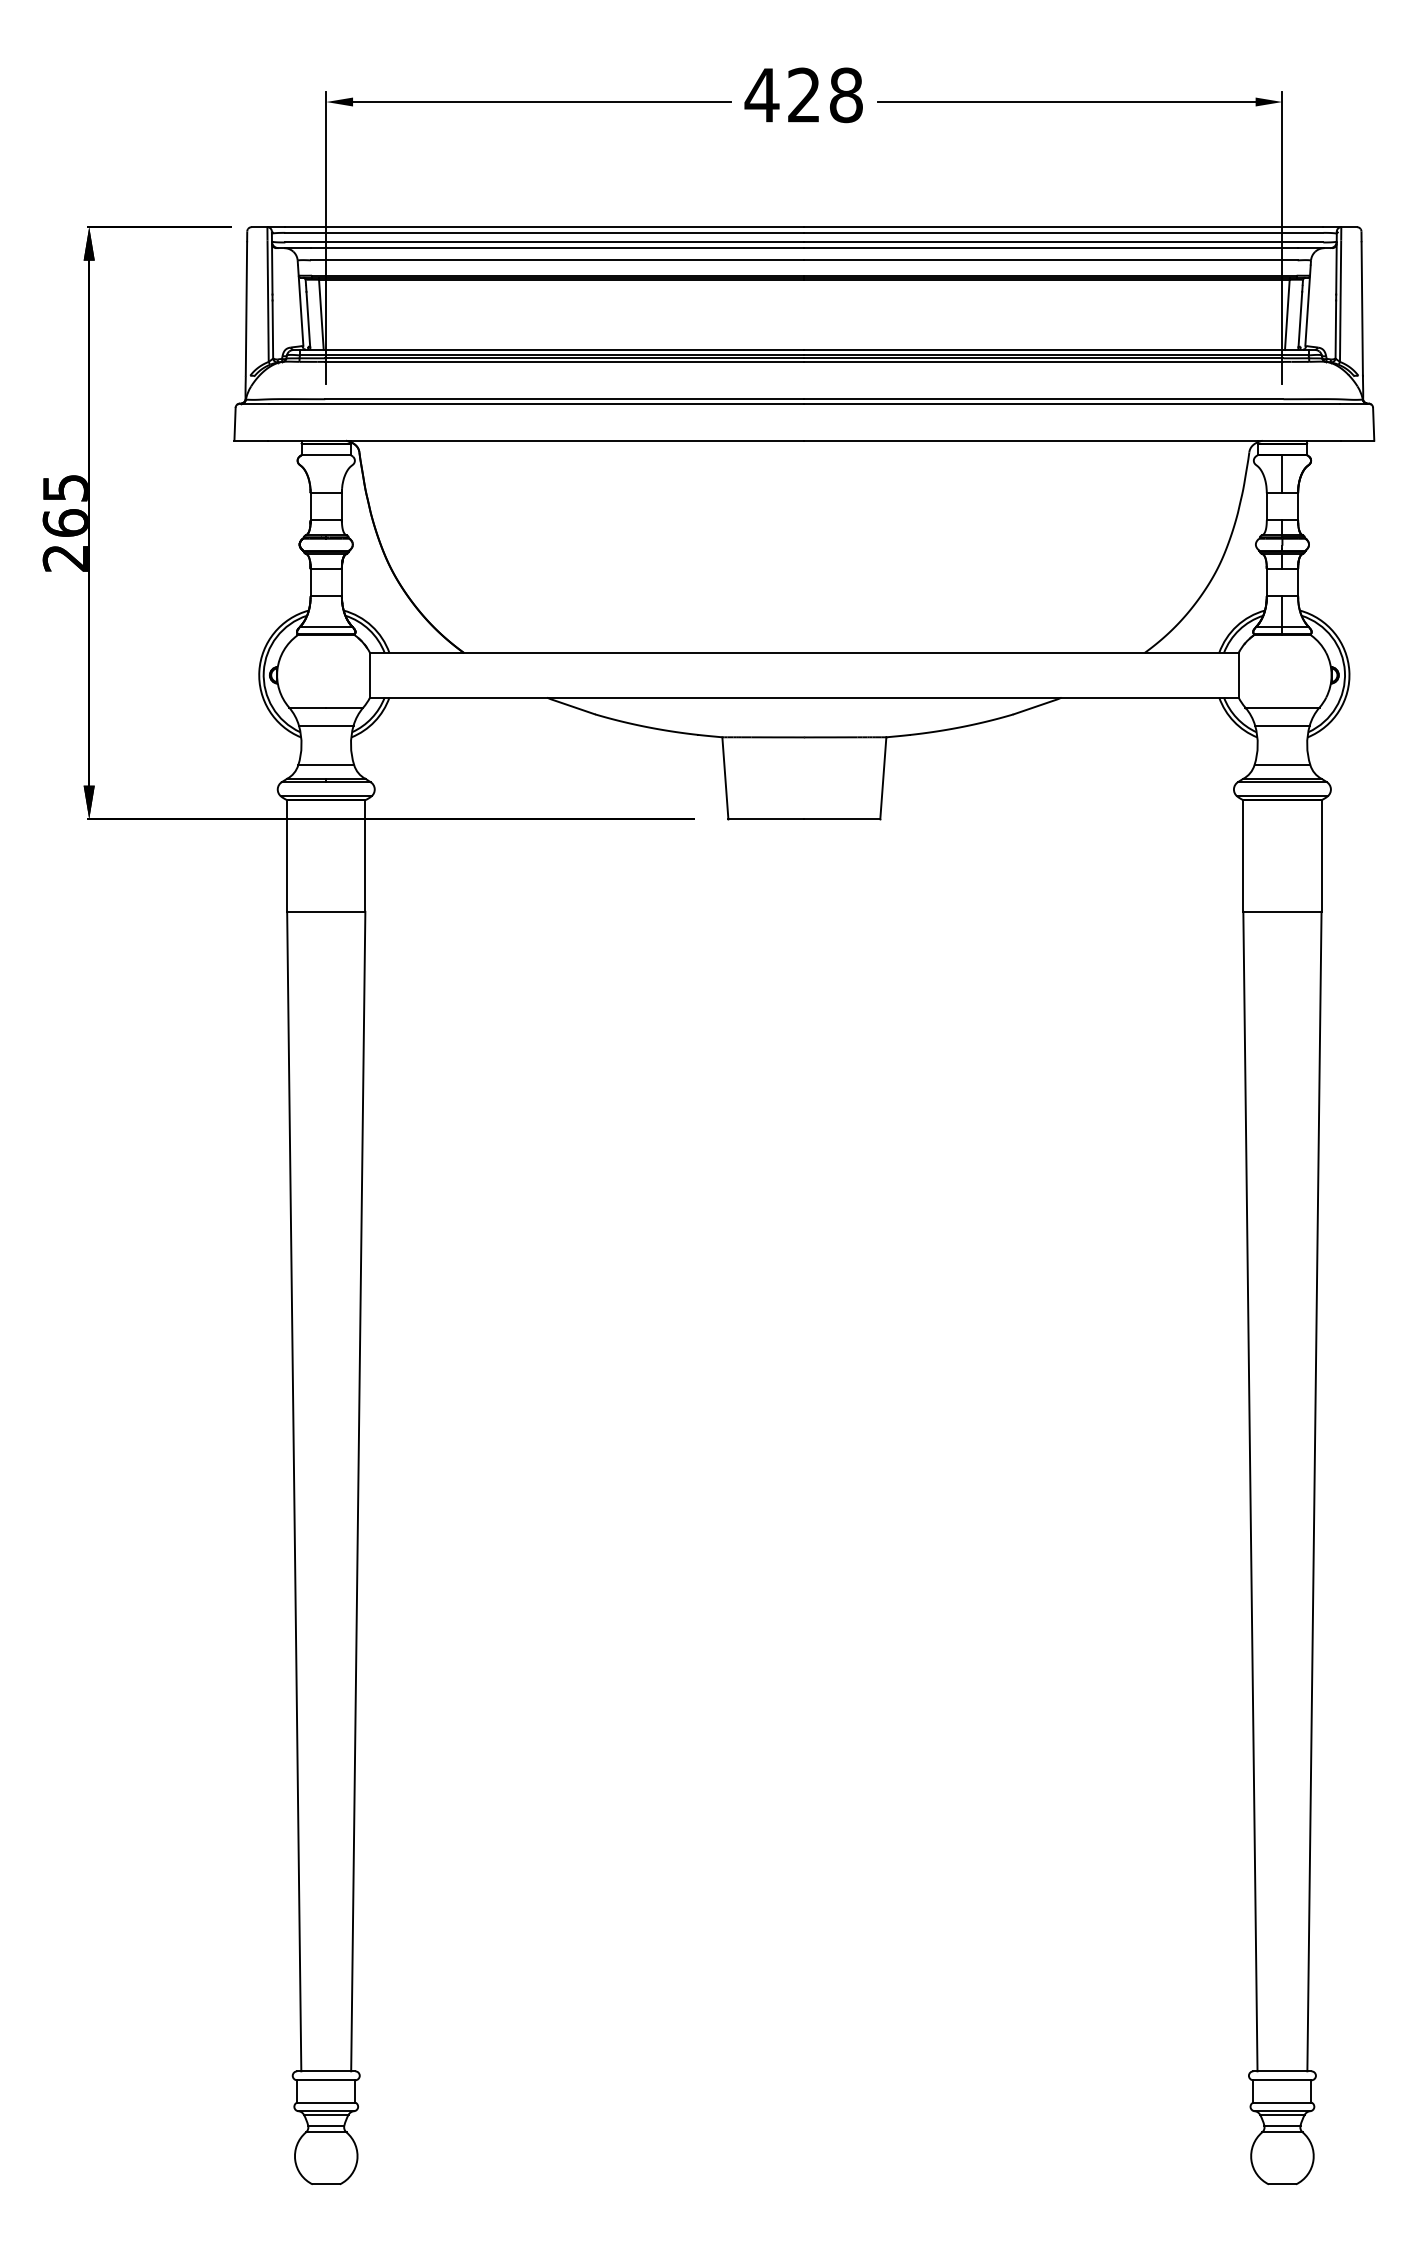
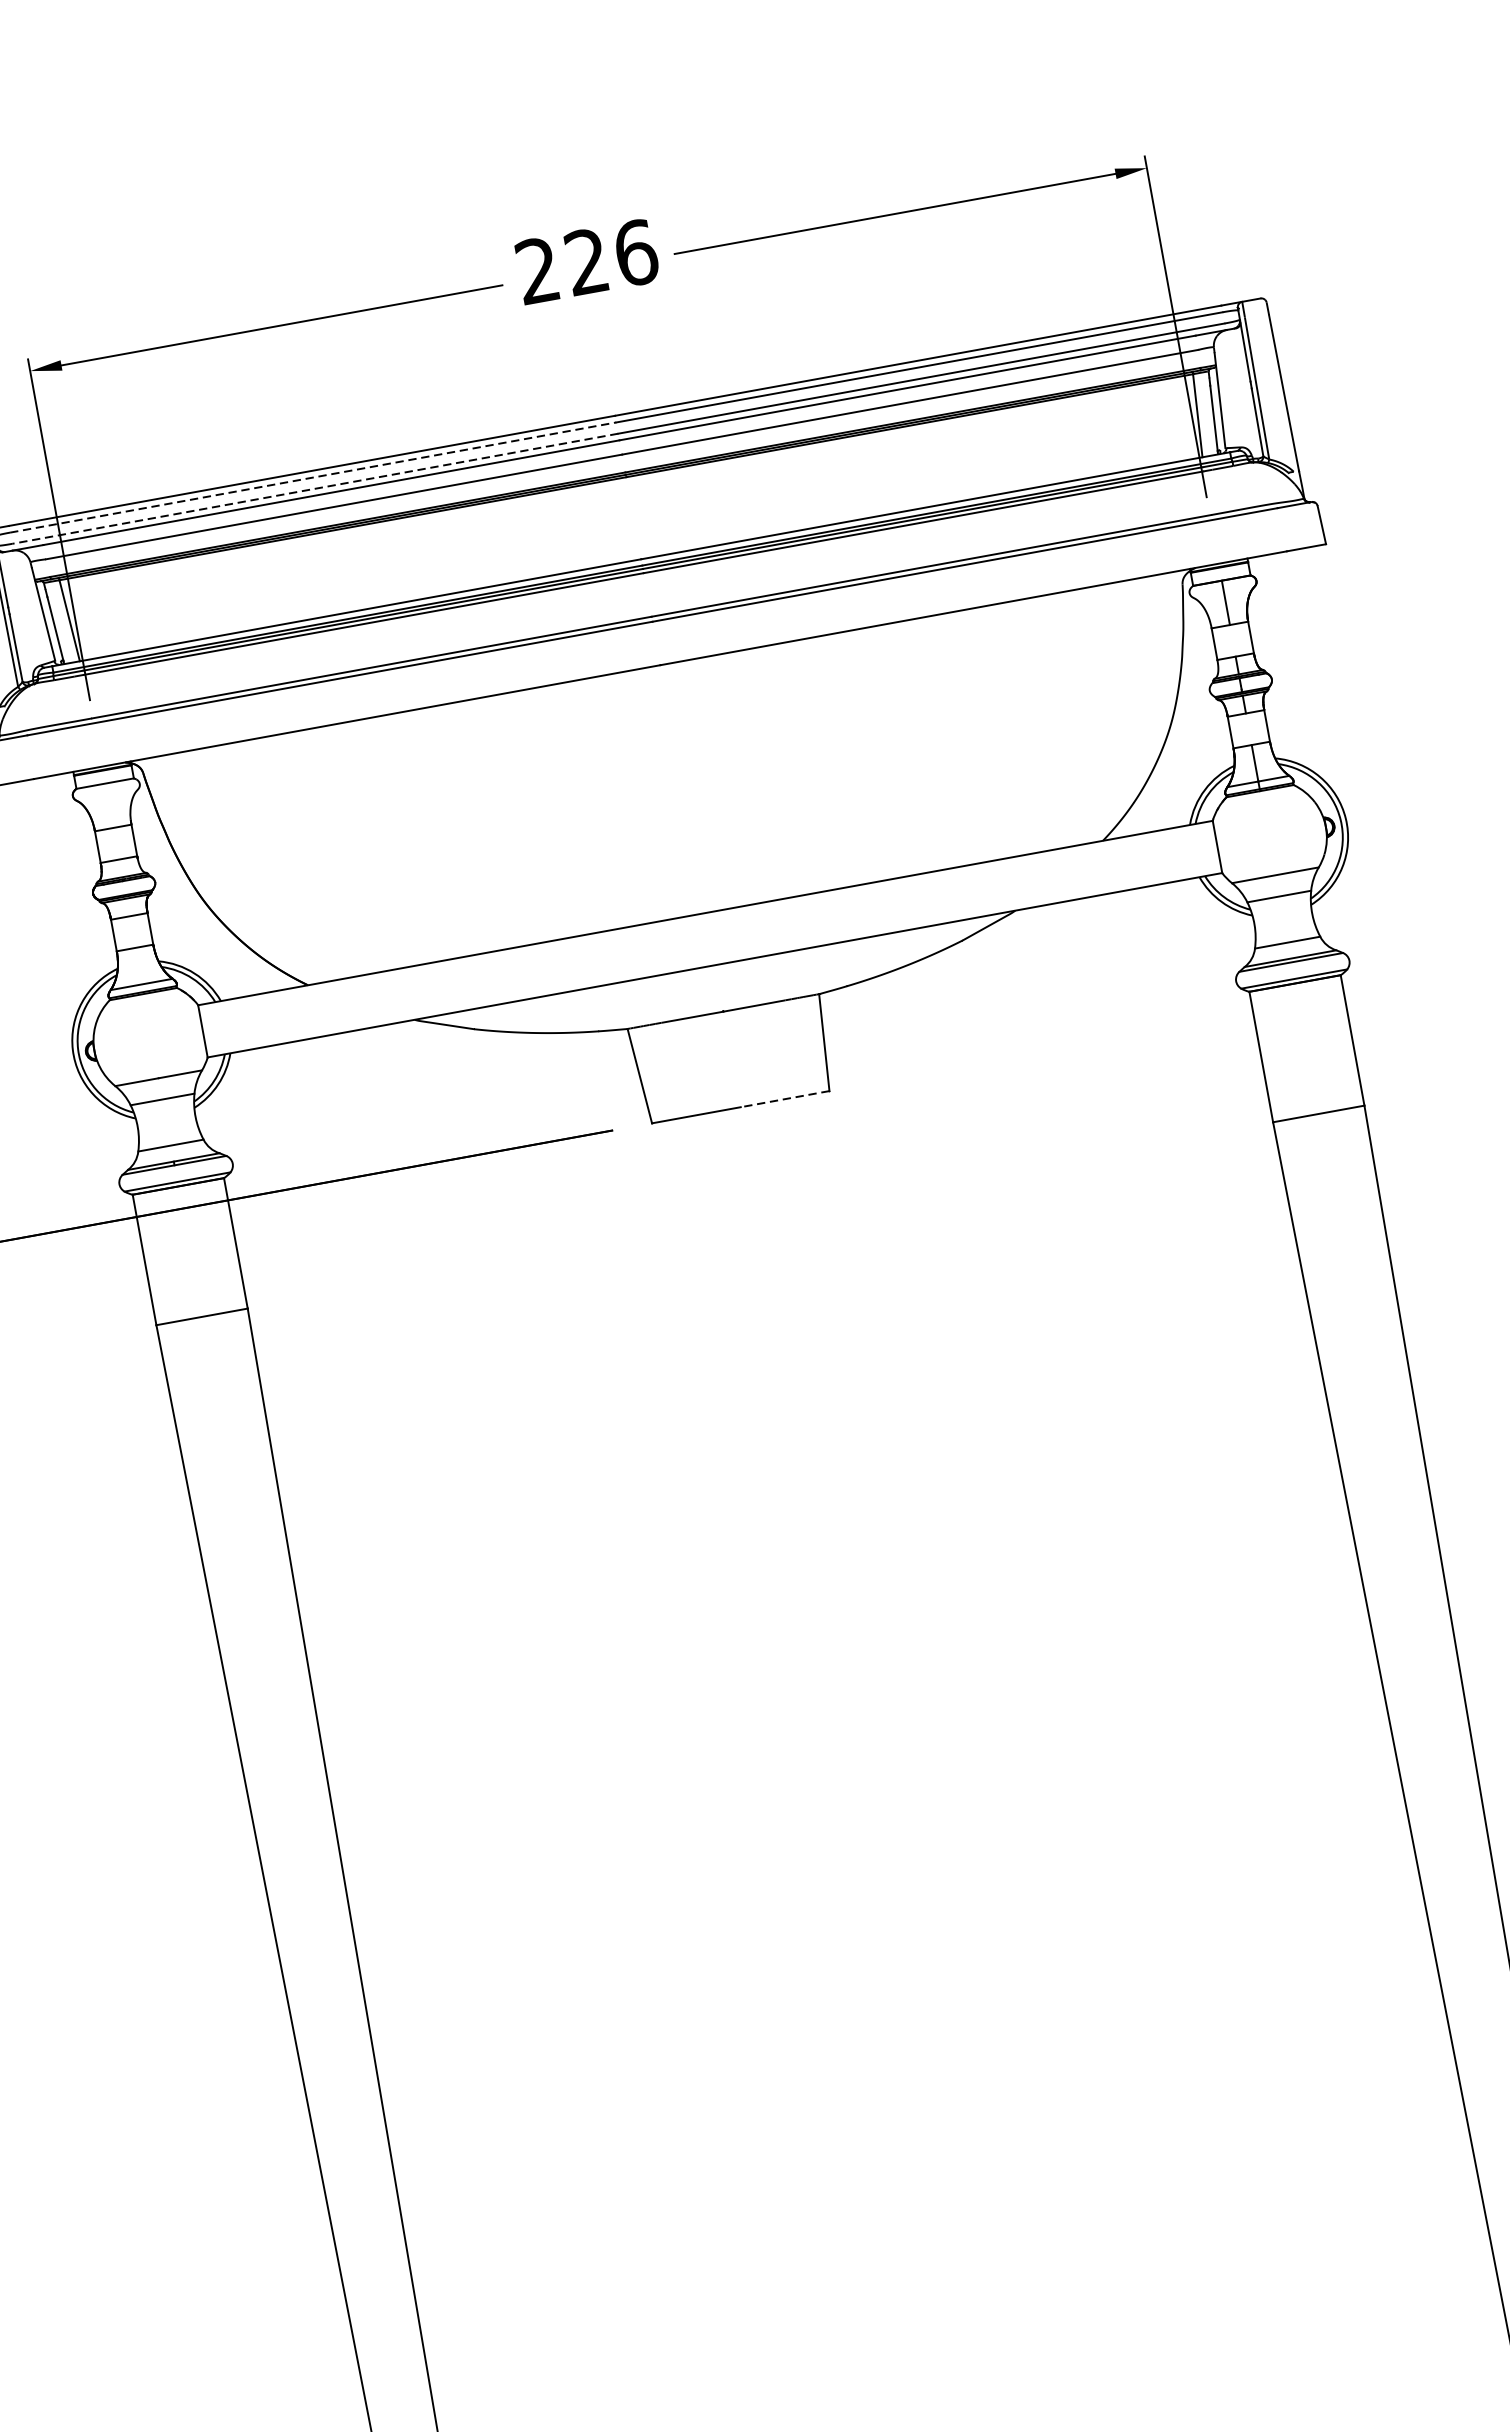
text: (803, 94) -> (585, 261), 428 -> 226
line: (544, 232) -> (312, 477), solid -> dashed
line: (544, 242) -> (314, 488), solid -> dashed
line: (842, 819) -> (785, 1099), solid -> dashed

